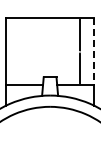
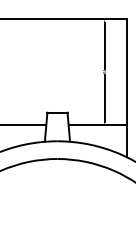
line: (94, 51) -> (127, 71), dashed -> solid

